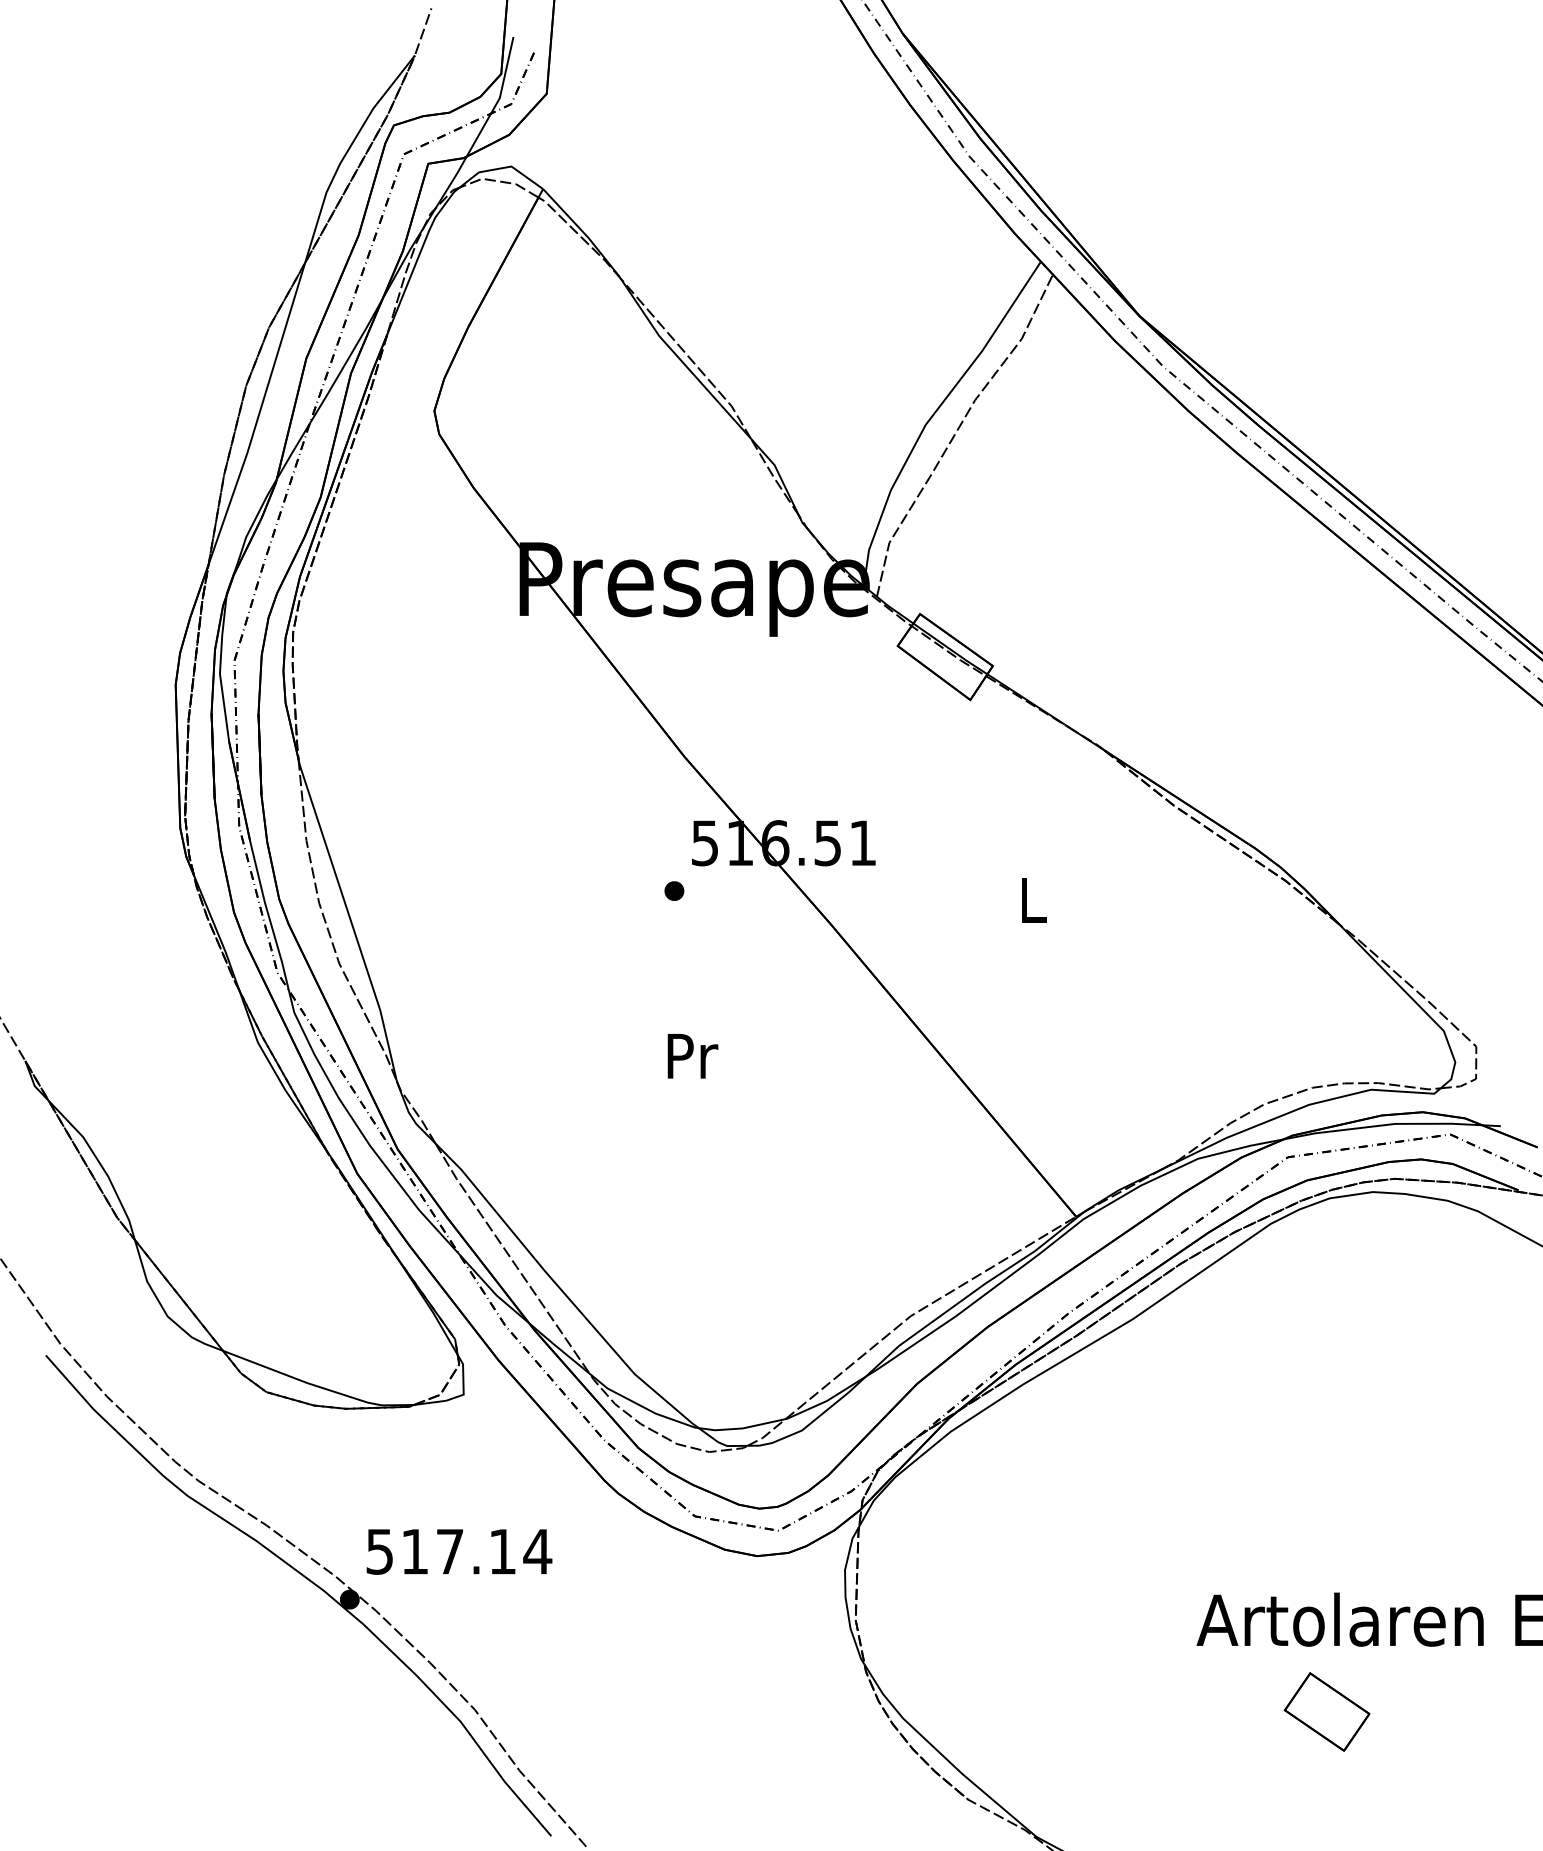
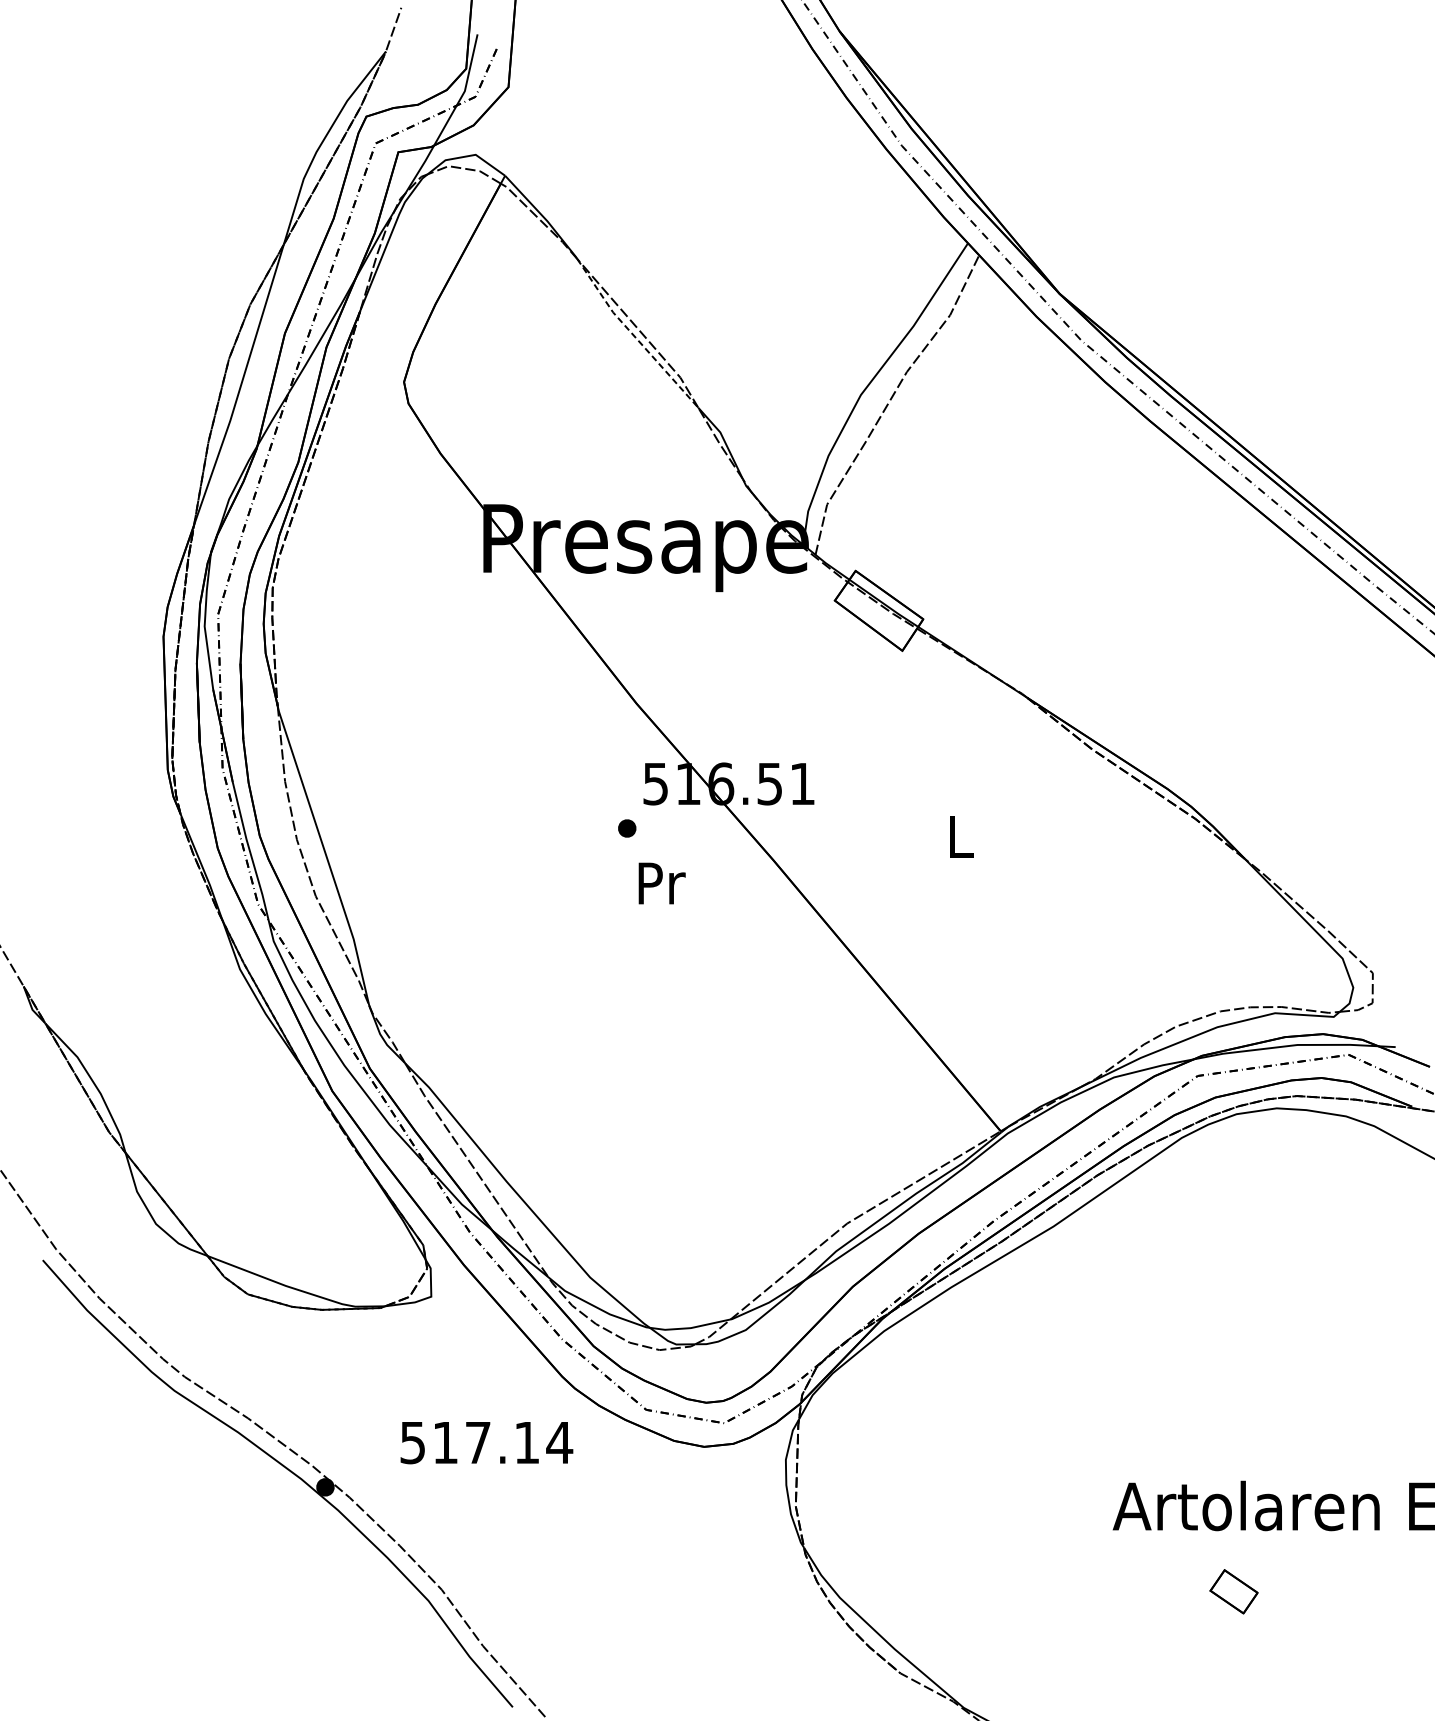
line: (681, 361) -> (633, 336), solid -> dashed
text: (692, 1056) -> (661, 883), moved
text: (459, 1551) -> (486, 1442), moved
part: (1326, 1711) -> (1233, 1591), size x0.6

